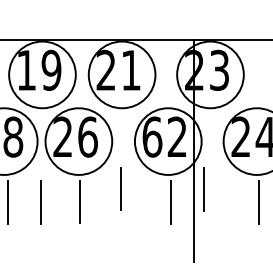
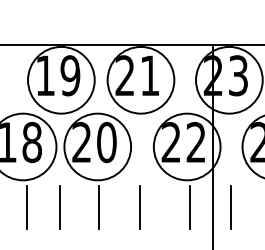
text: (87, 136) -> (106, 141), 26 -> 20
text: (152, 136) -> (171, 141), 62 -> 22
line: (120, 188) -> (139, 206), moved
line: (203, 189) -> (230, 207), moved

